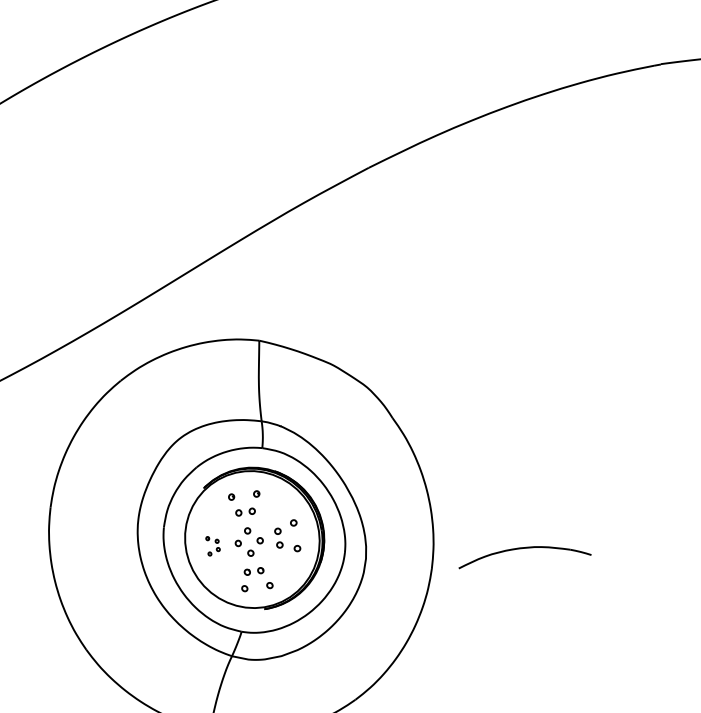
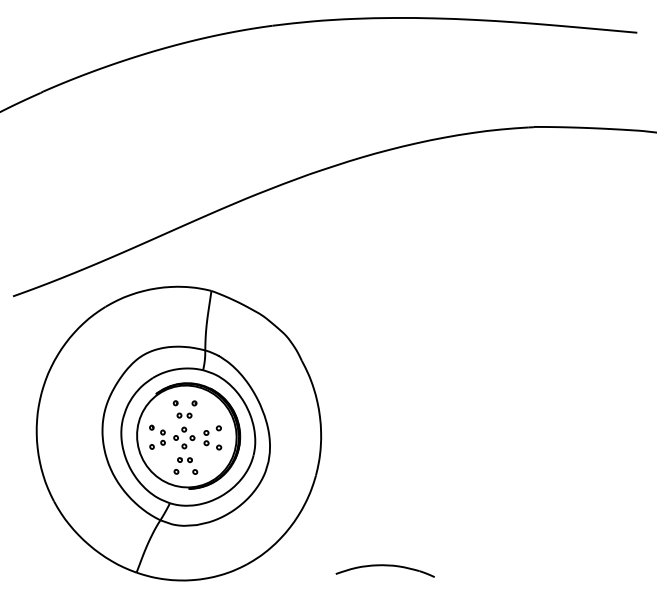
part: (213, 544) -> (157, 436), size x1.67
part: (523, 555) -> (384, 570), moved

